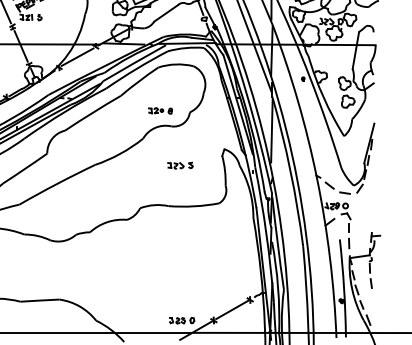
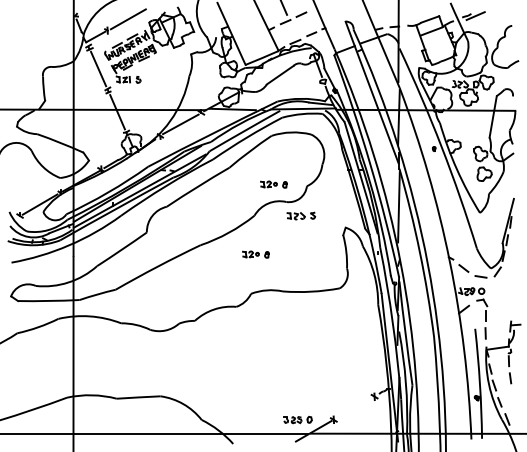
part: (180, 165) -> (301, 215), moved
part: (144, 173) -> (255, 254), added
line: (232, 309) -> (354, 407), removed

